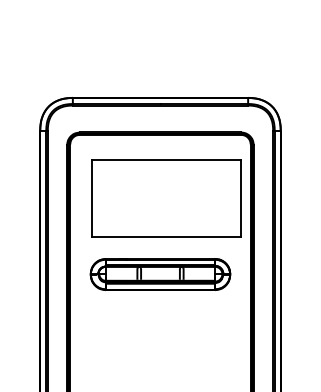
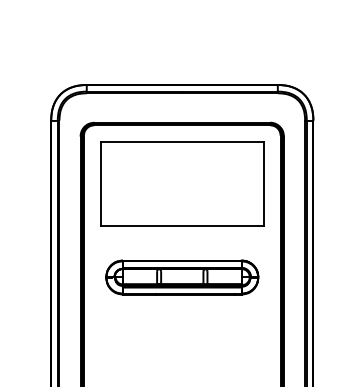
part: (166, 198) -> (182, 183), moved

